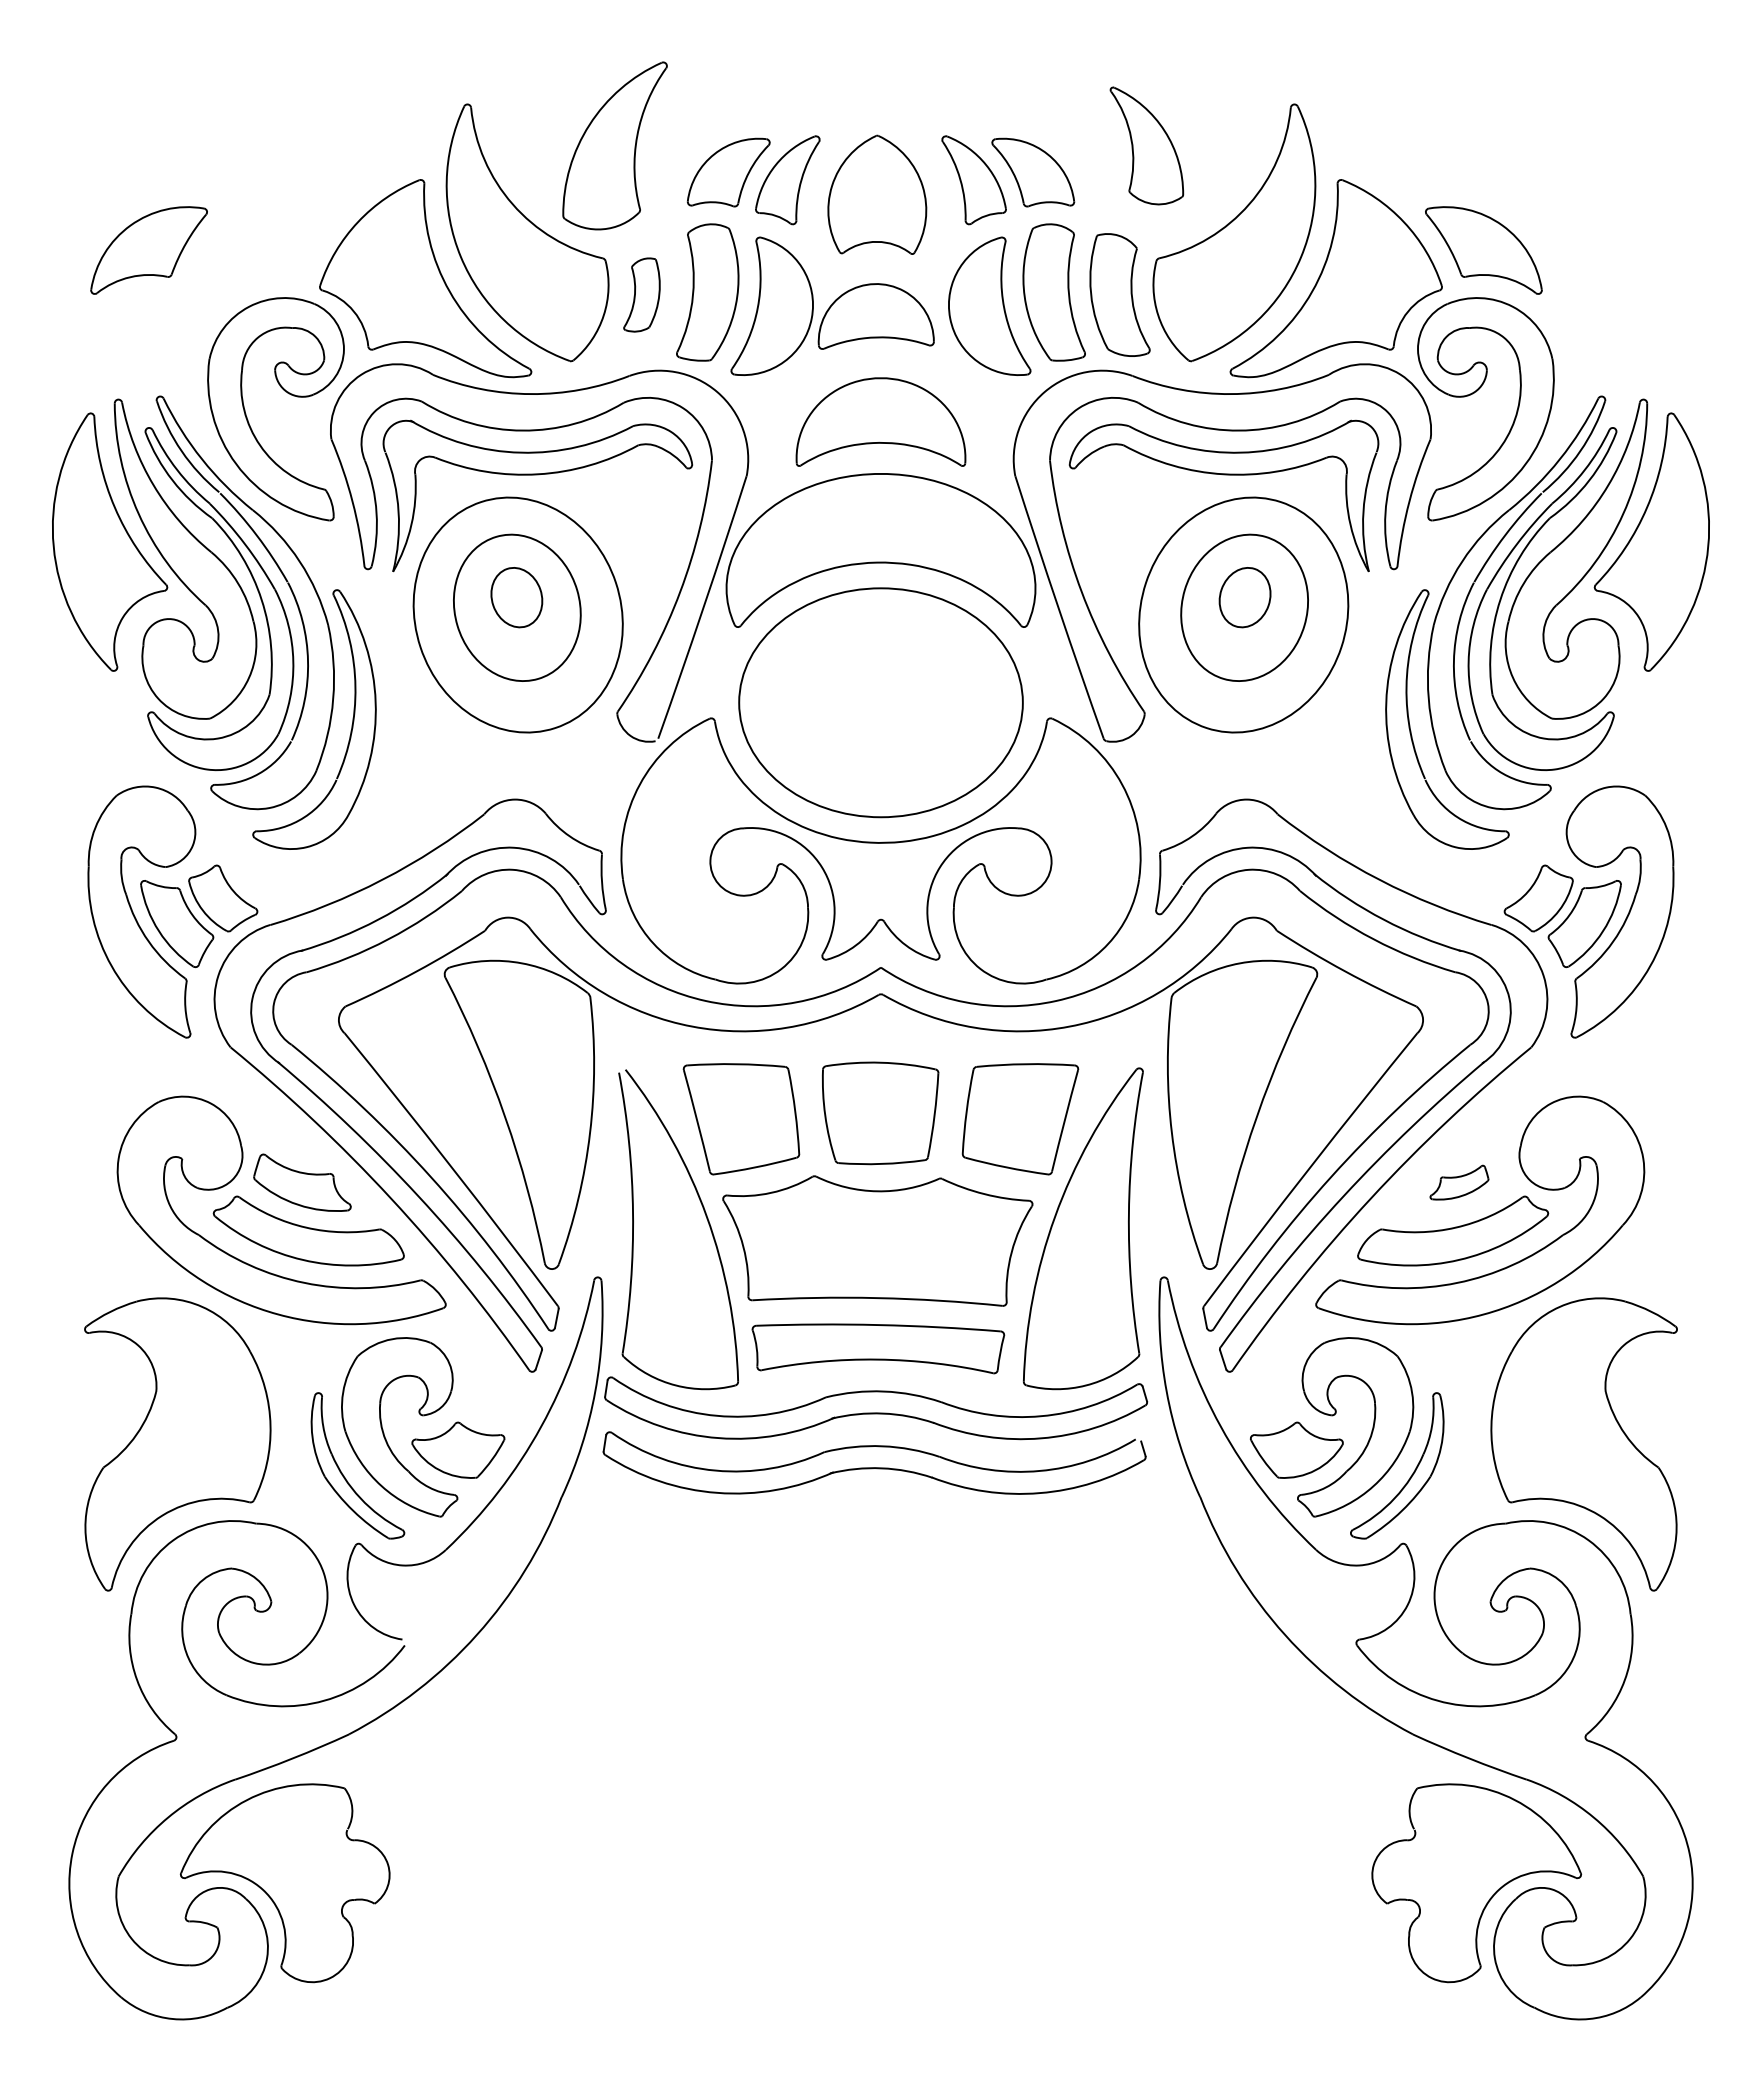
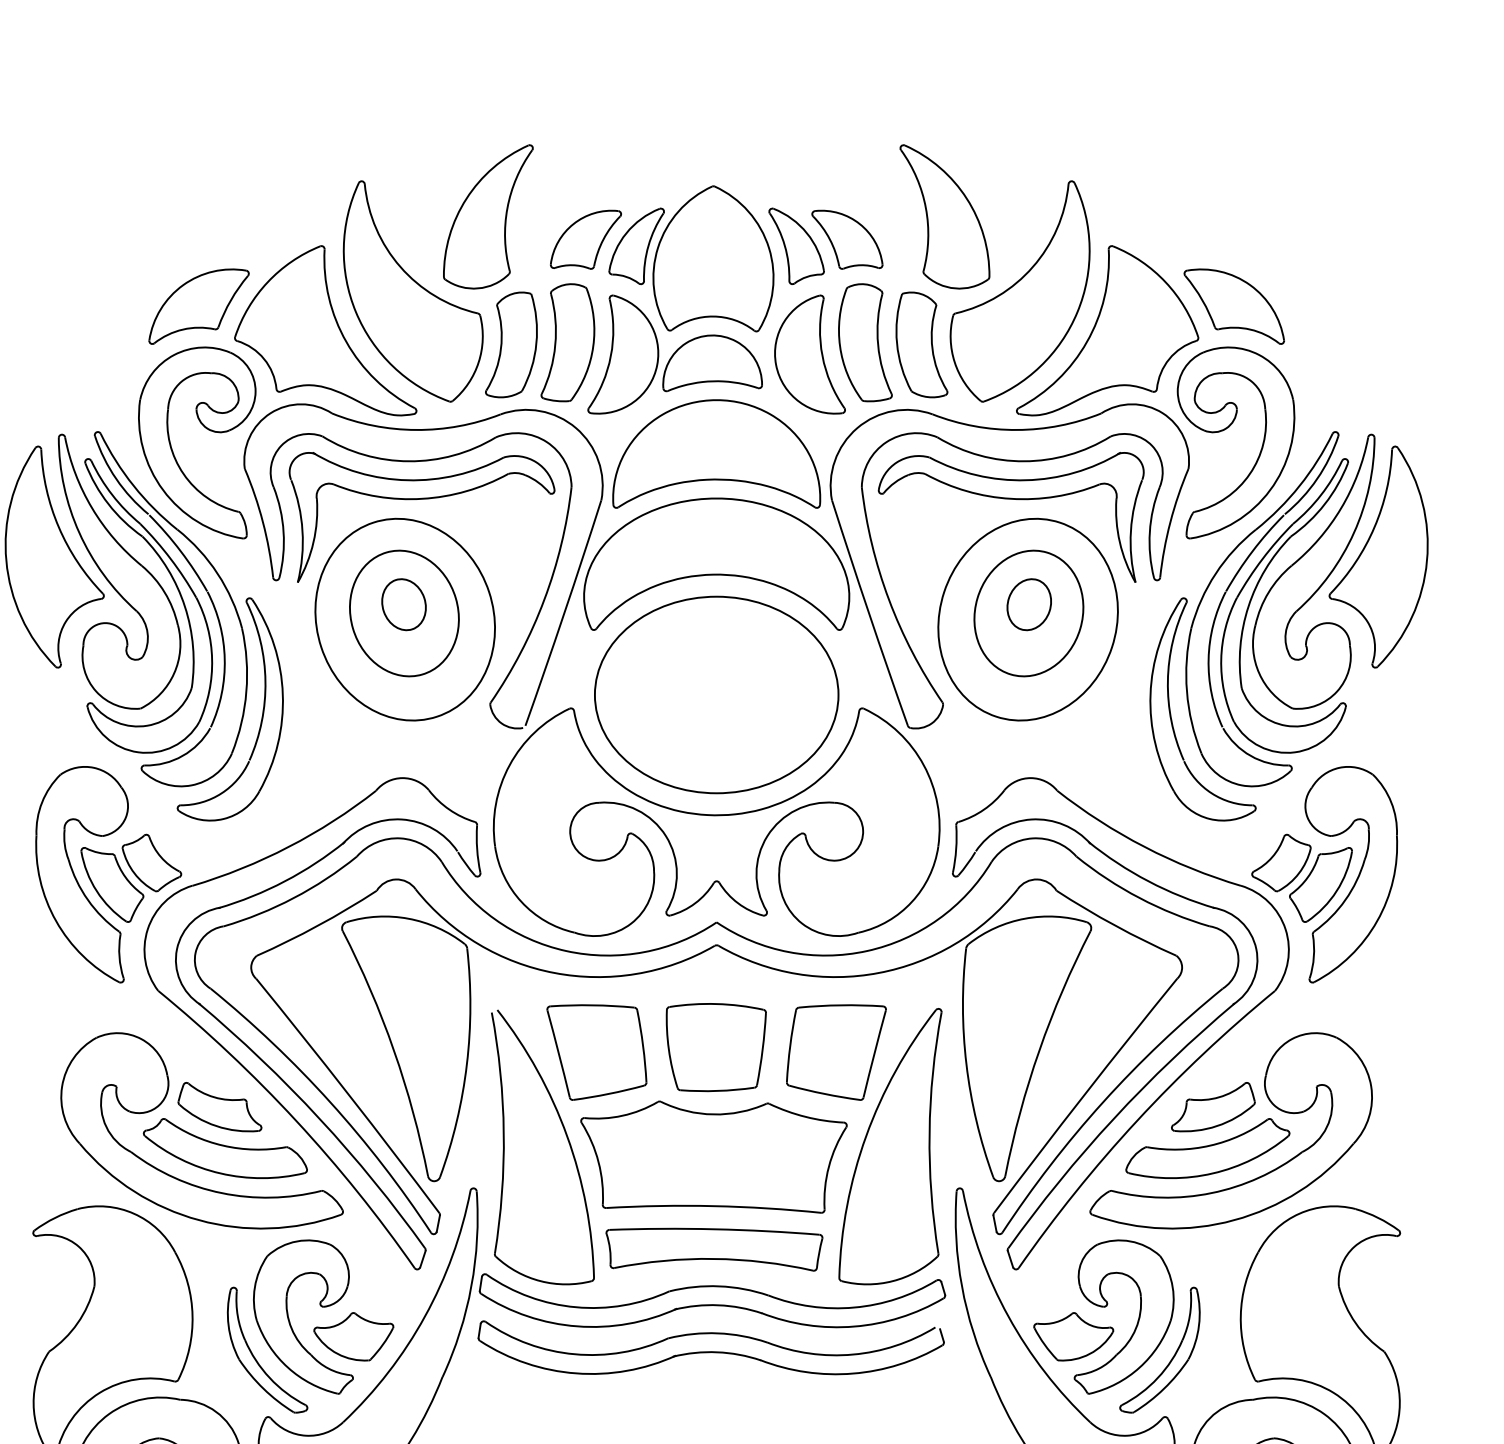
part: (1146, 145) -> (944, 216), size x1.43
part: (877, 194) -> (713, 258), size x1.43
part: (148, 250) -> (198, 306), moved
part: (641, 294) -> (511, 344), size x1.67
part: (880, 421) -> (716, 453), size x1.43
part: (1459, 1182) -> (1213, 1106), size x1.67

